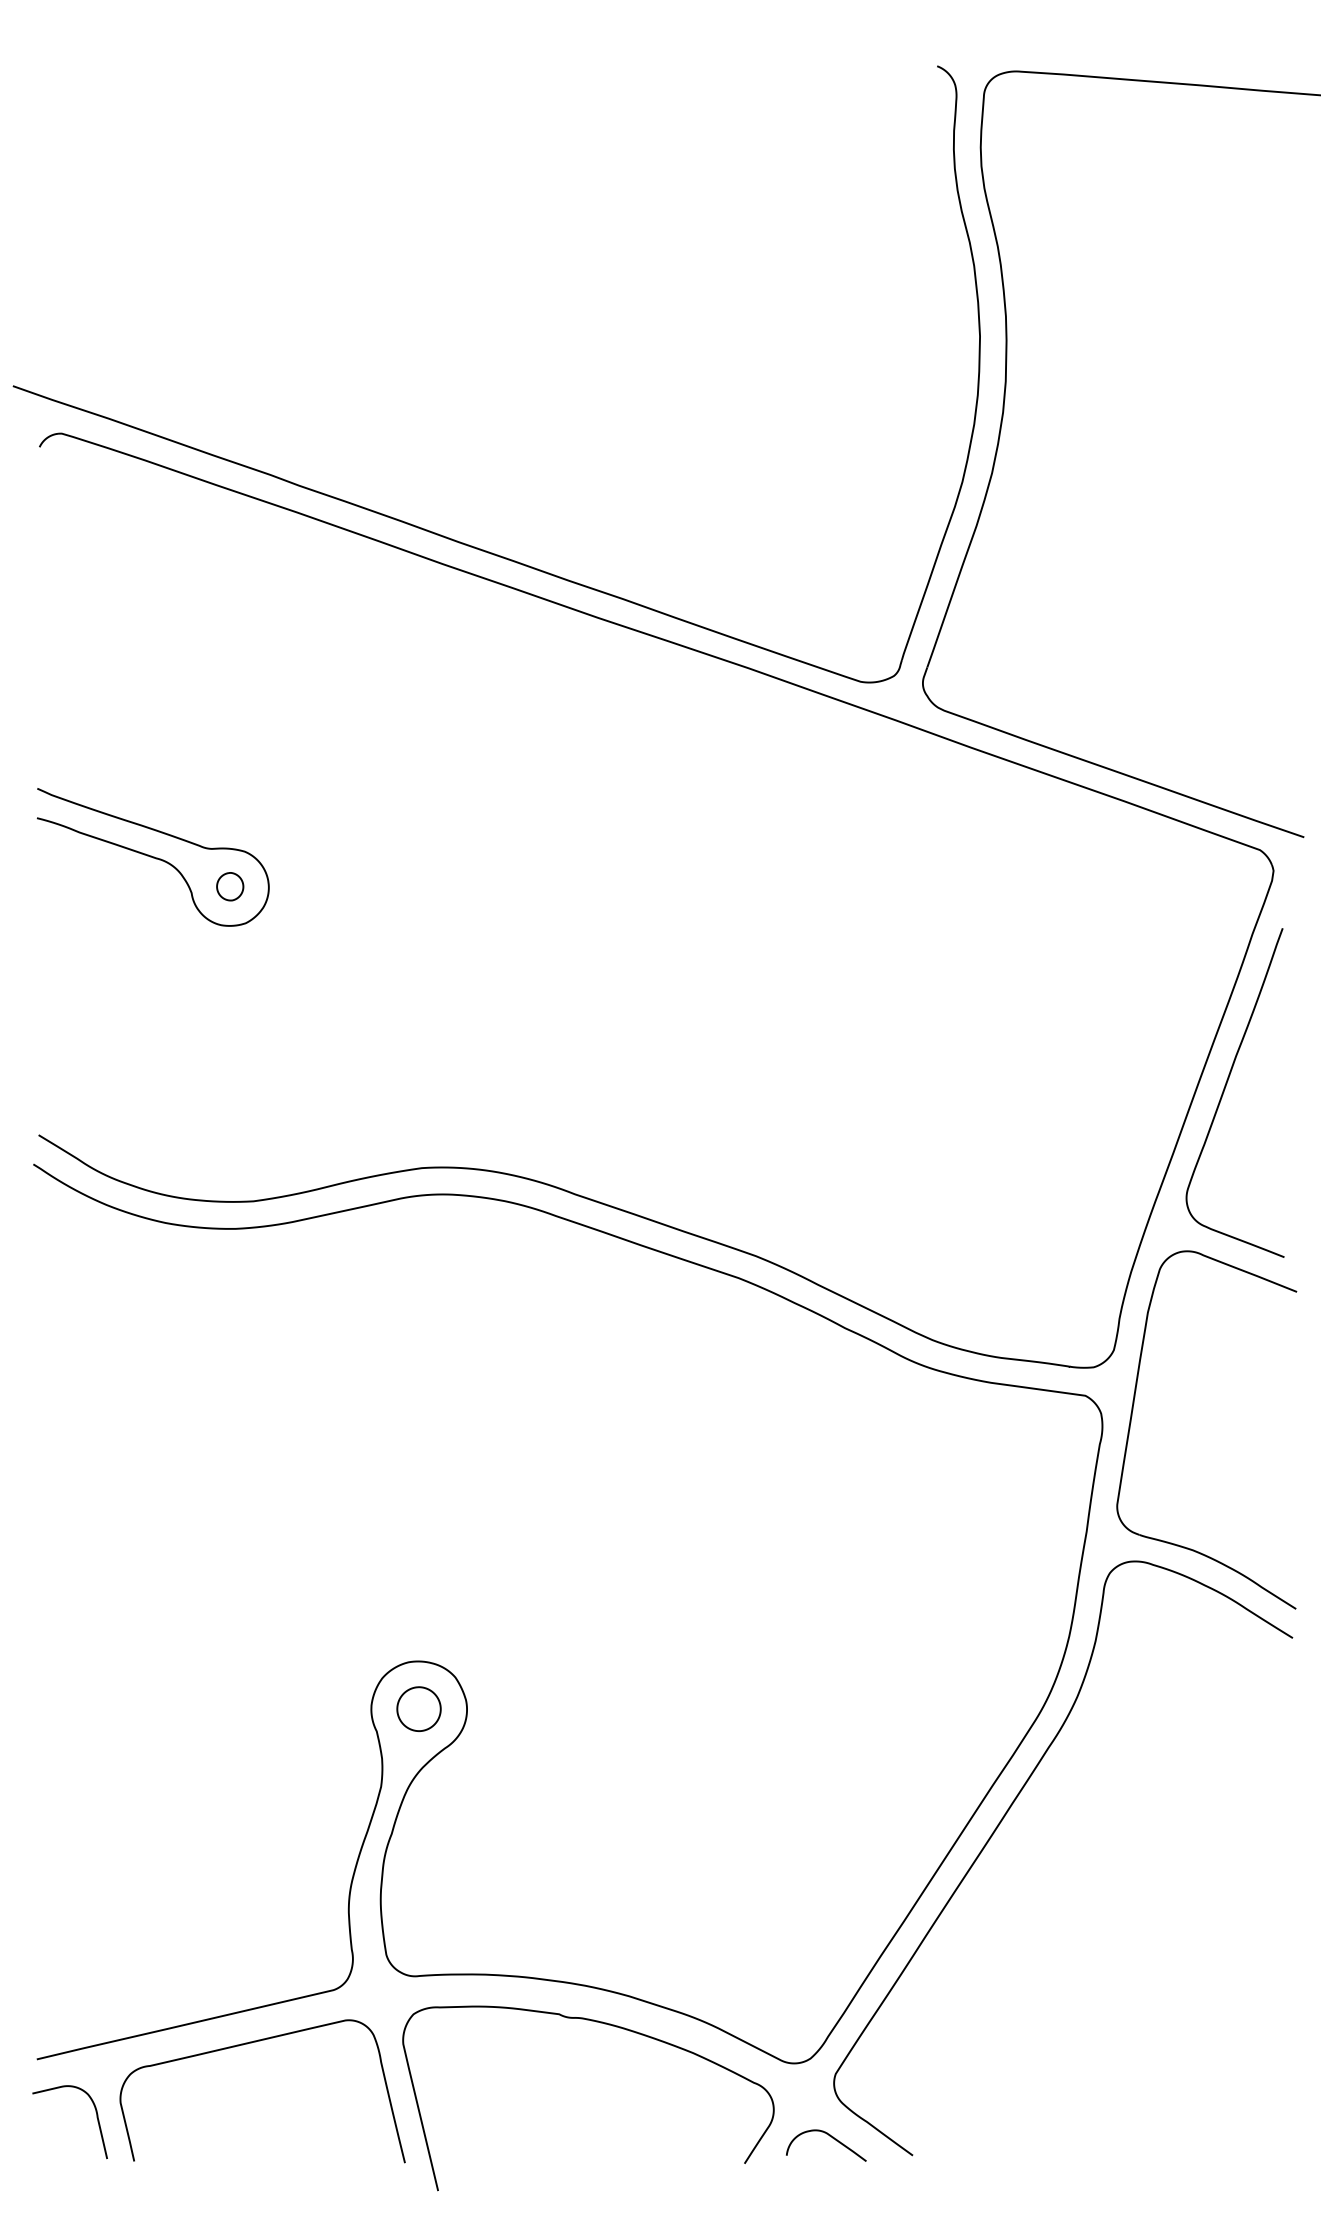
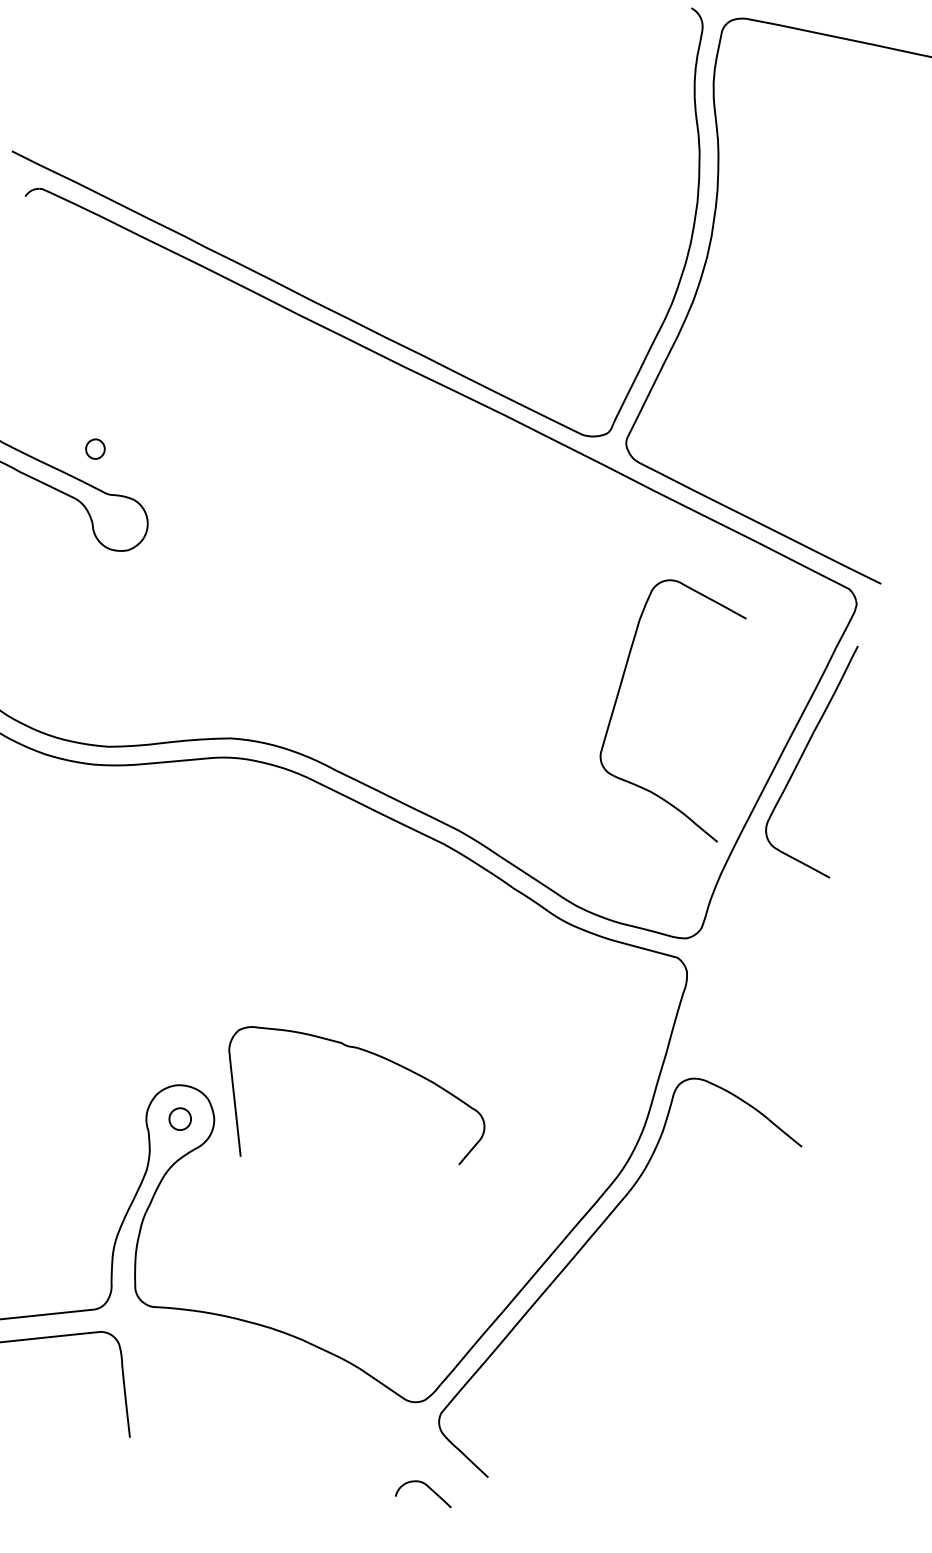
part: (230, 886) -> (95, 449), moved
part: (1132, 1416) -> (619, 691), moved
part: (418, 1708) -> (179, 1118), size x0.7
curve: (608, 2025) -> (375, 1055), moved
curve: (832, 2138) -> (429, 1488), moved

